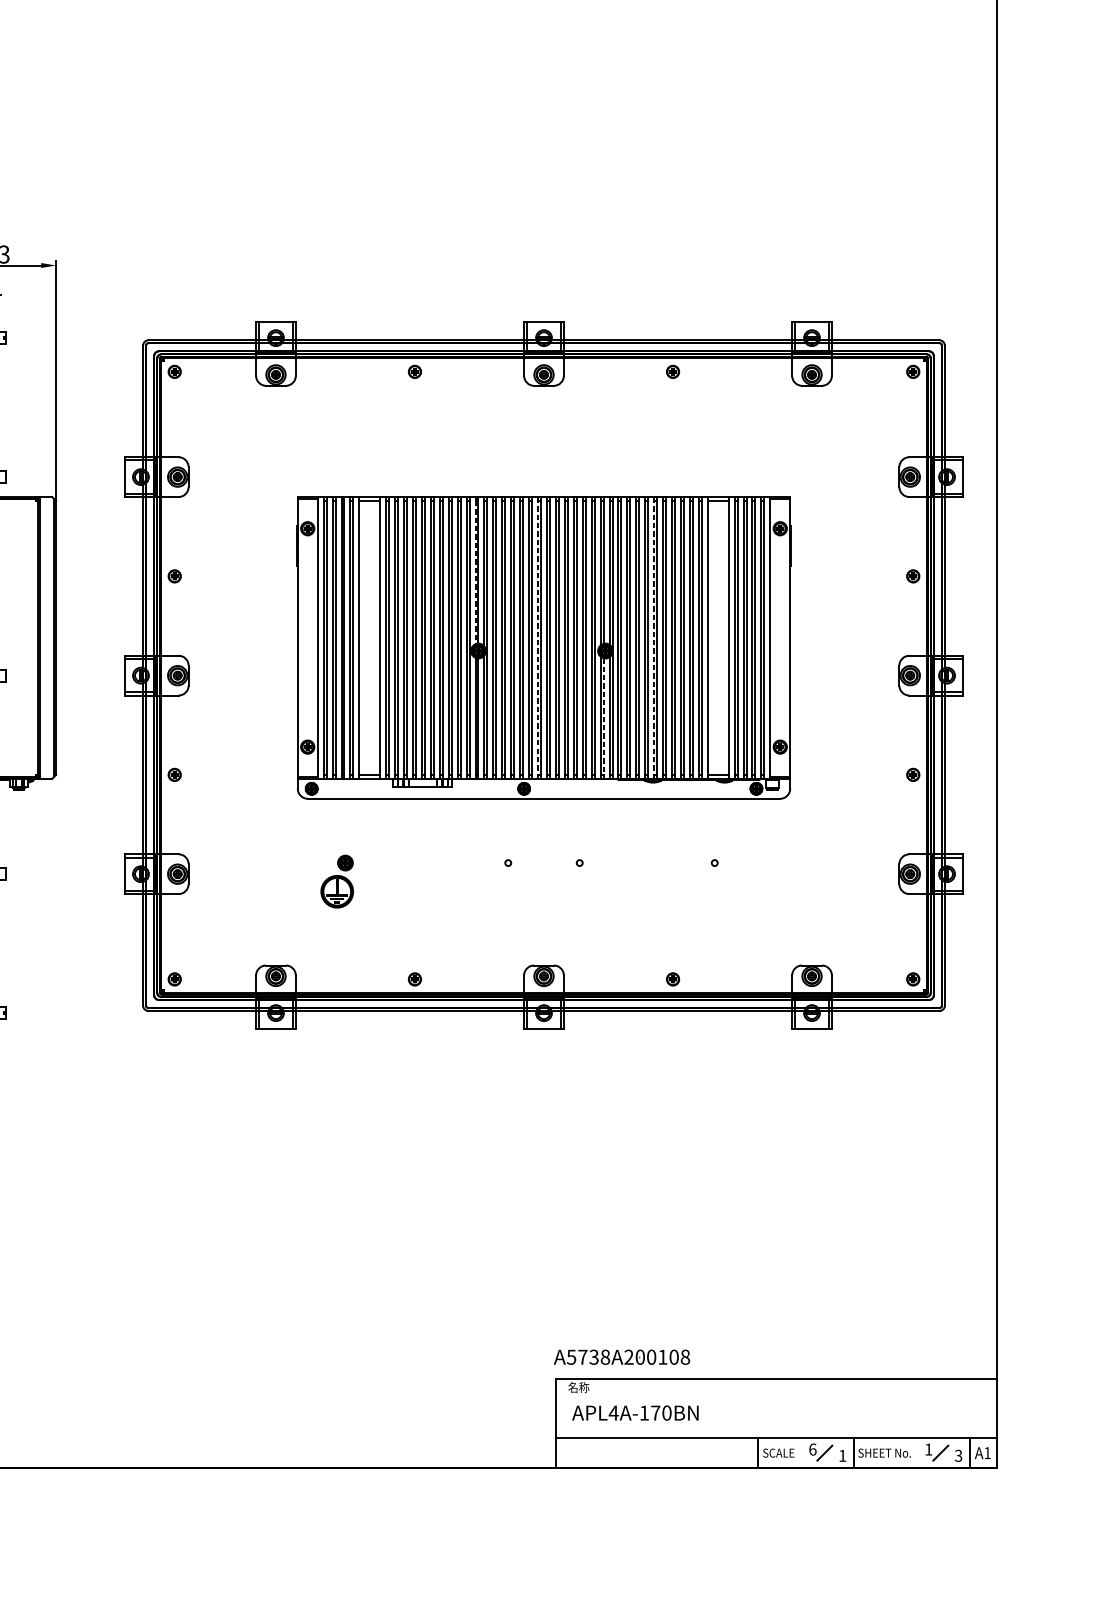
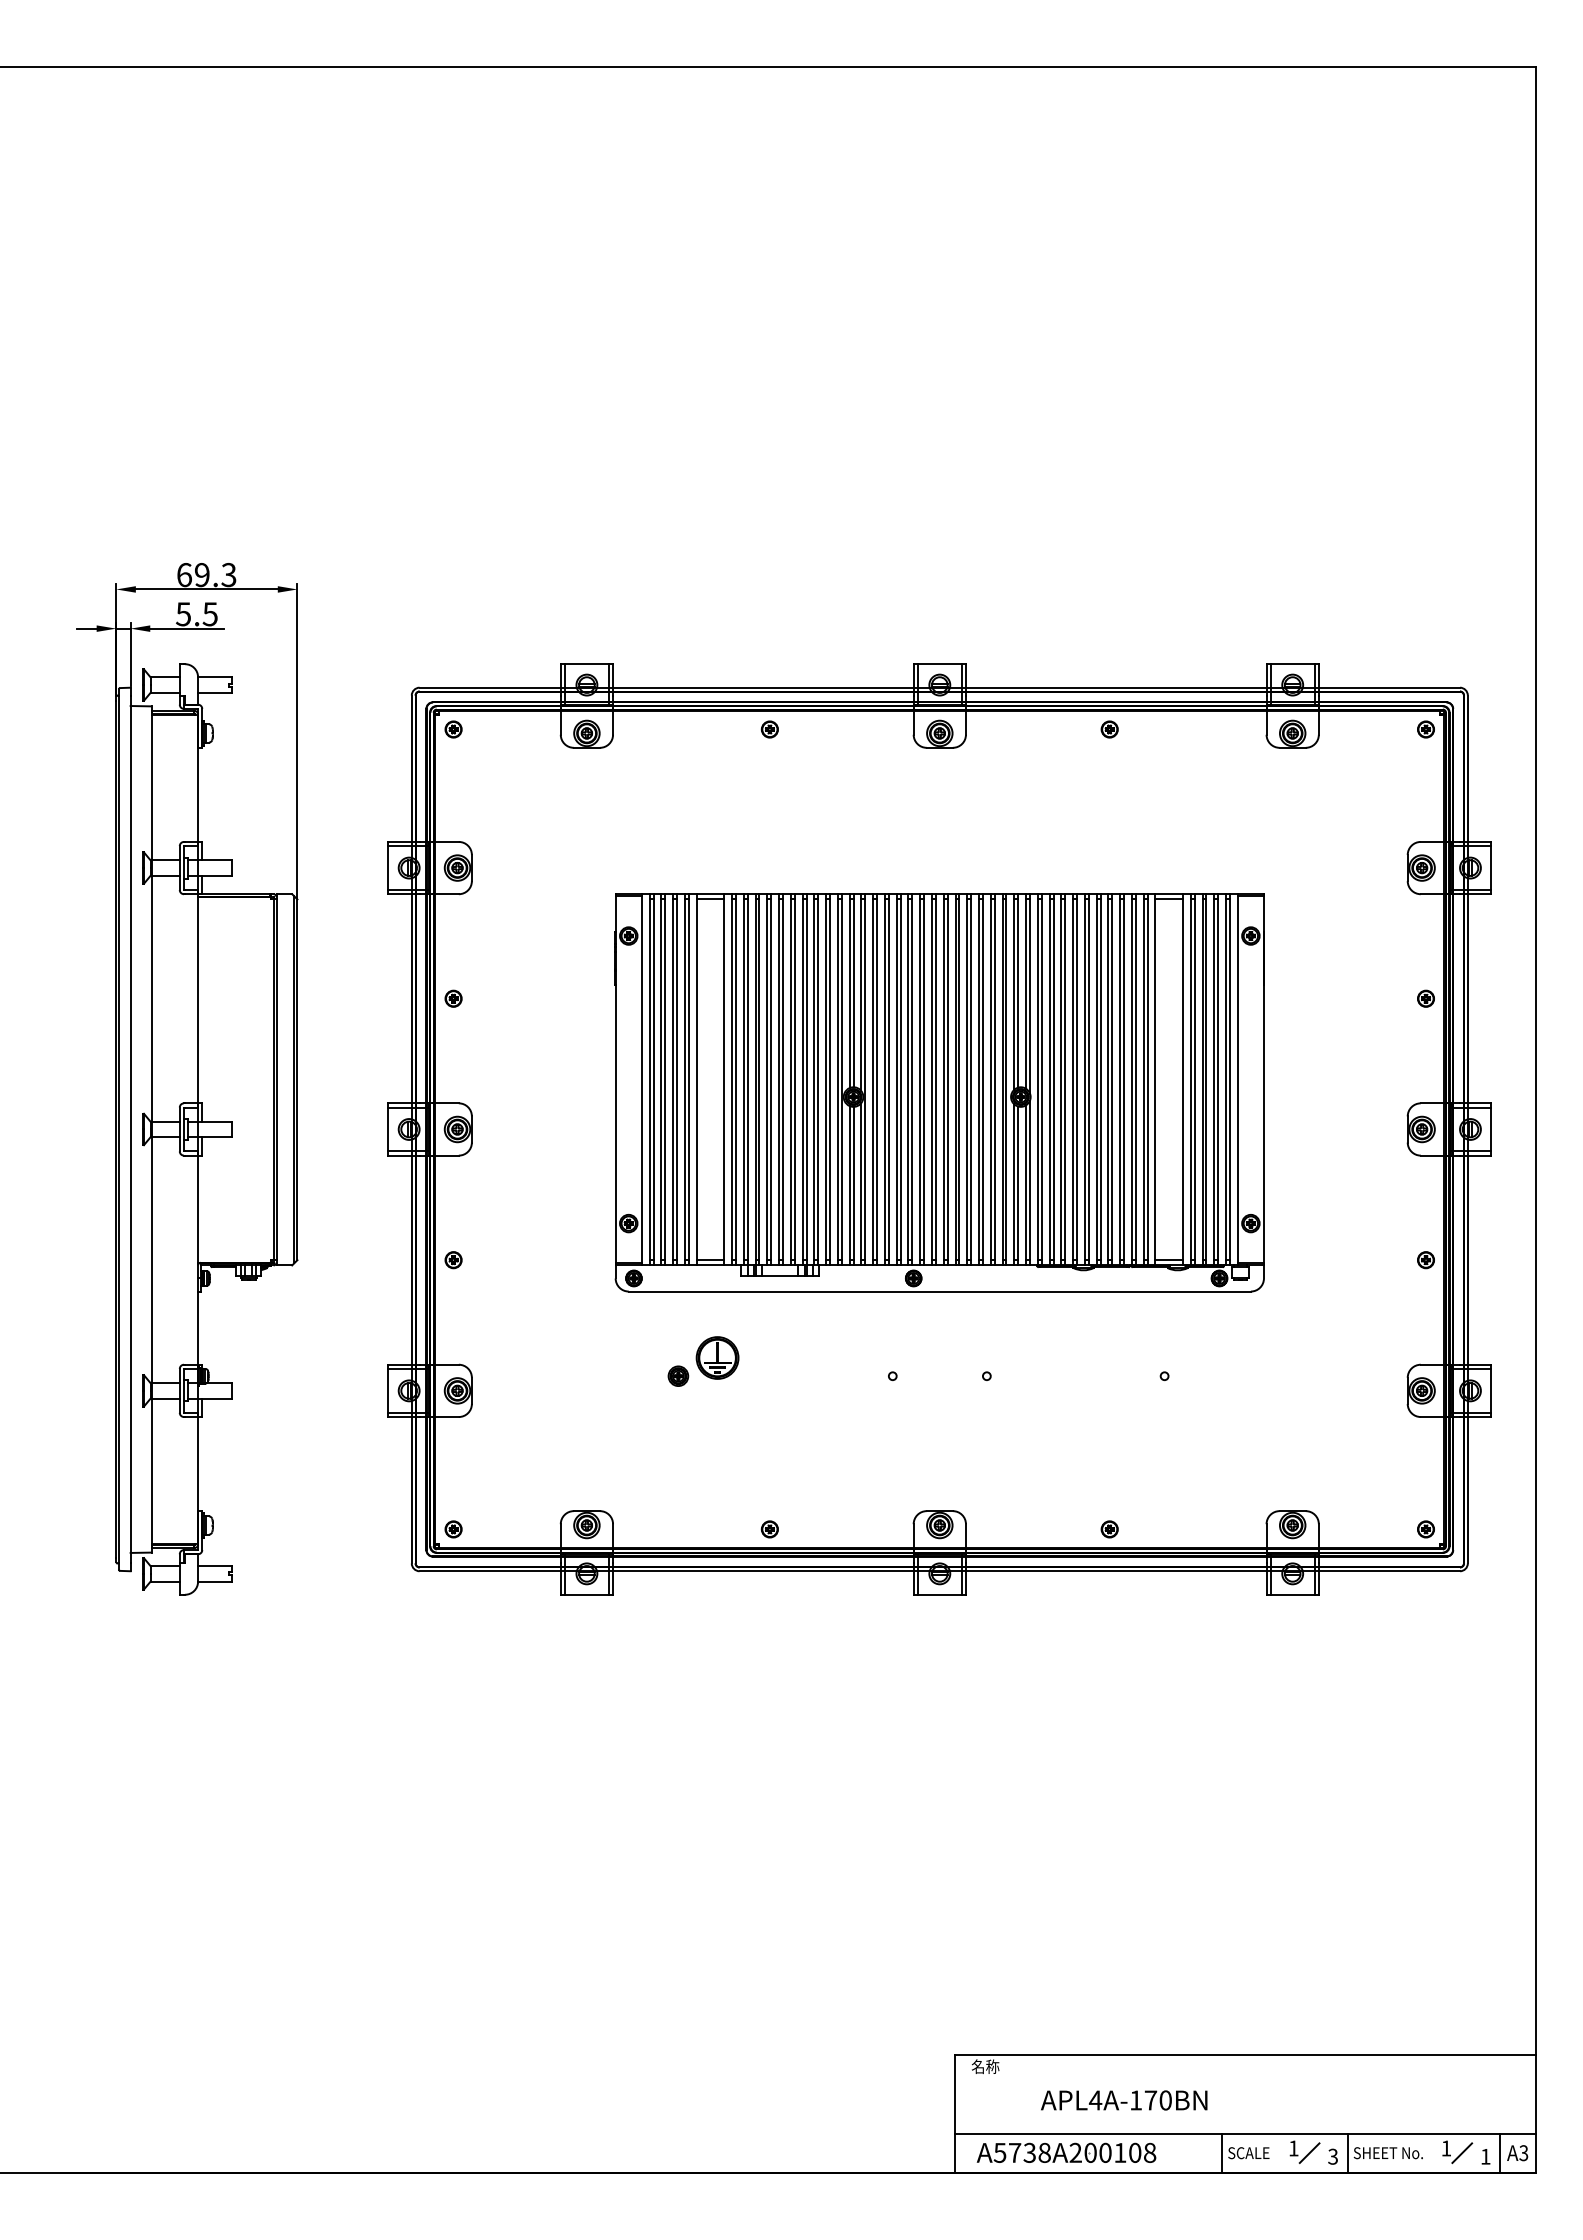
line: (475, 573) -> (849, 994), dashed -> solid
line: (537, 637) -> (931, 1079), dashed -> solid
line: (653, 637) -> (1084, 1079), dashed -> solid
line: (603, 716) -> (1018, 1183), dashed -> solid
part: (337, 891) -> (717, 1357), moved
part: (621, 1356) -> (1066, 2152), moved
text: (635, 1413) -> (1124, 2100), moved
text: (812, 1449) -> (1293, 2148), 6 -> 1
text: (987, 1453) -> (1523, 2153), A1 -> A3
text: (842, 1455) -> (1332, 2156), 1 -> 3
text: (958, 1455) -> (1485, 2156), 3 -> 1

